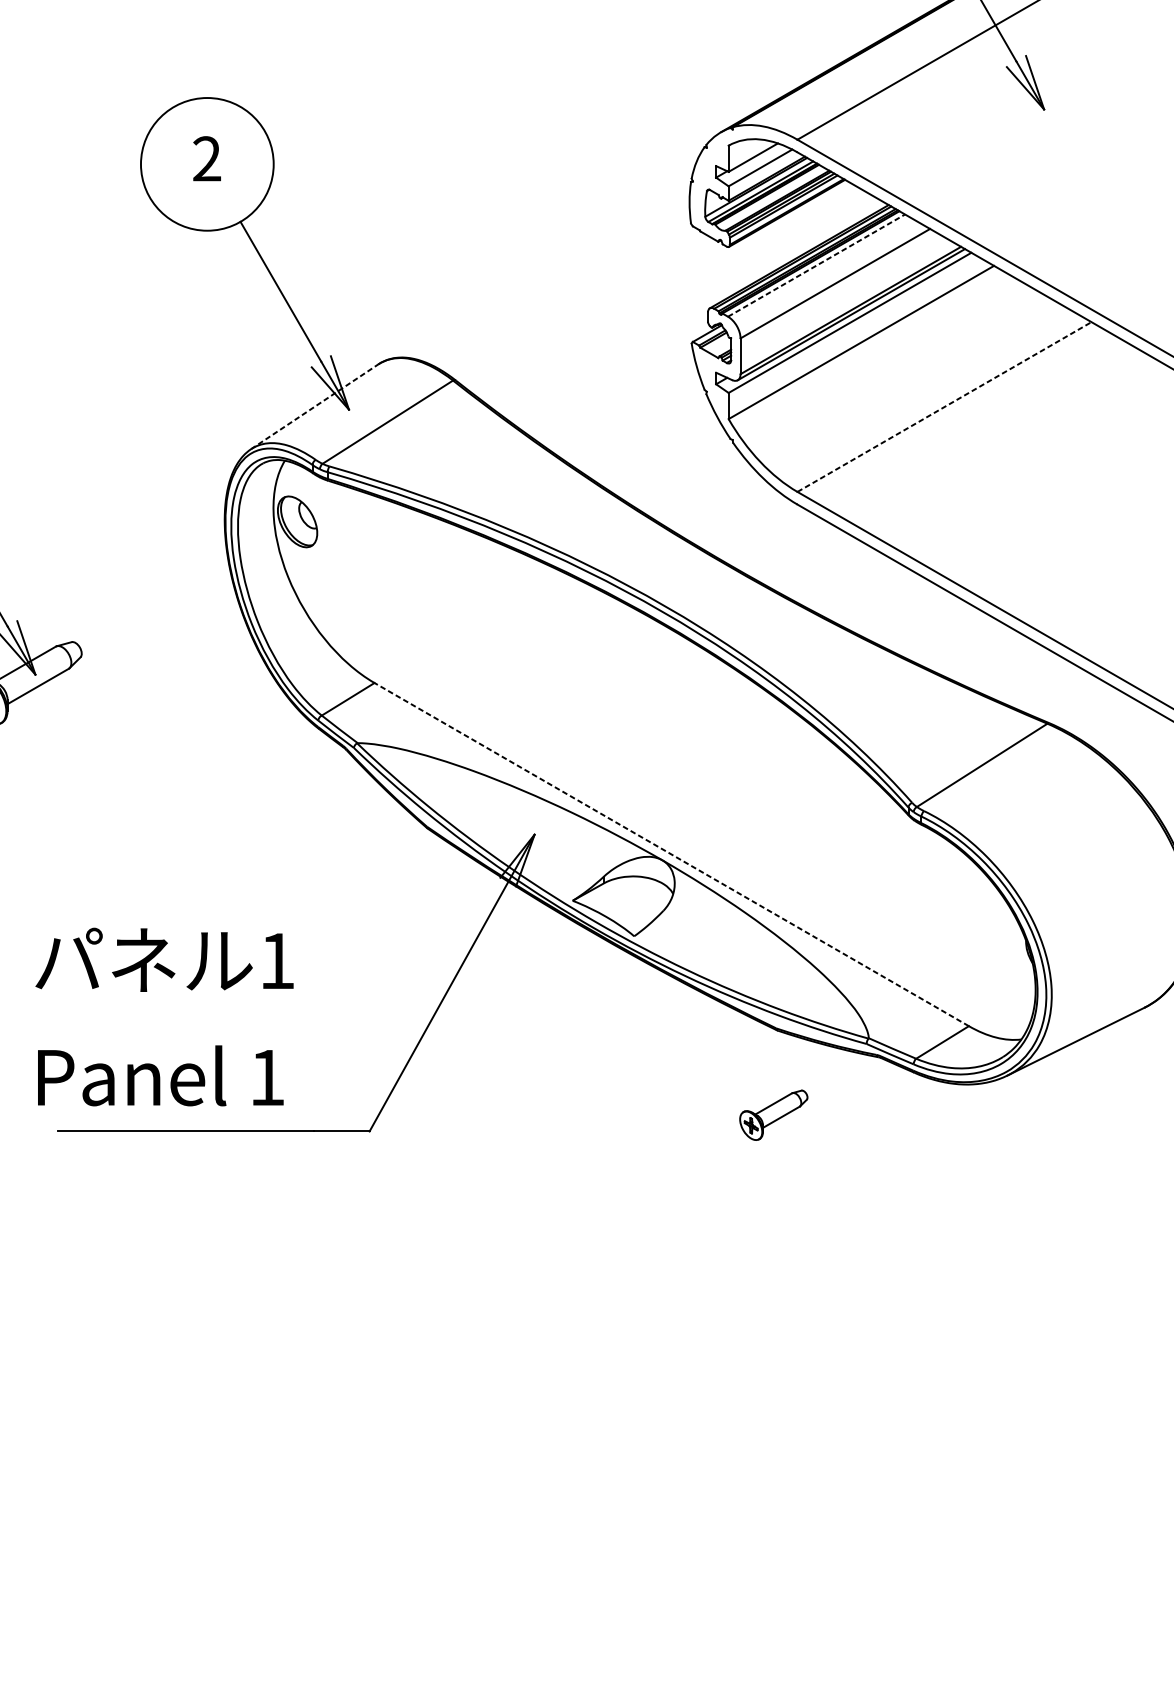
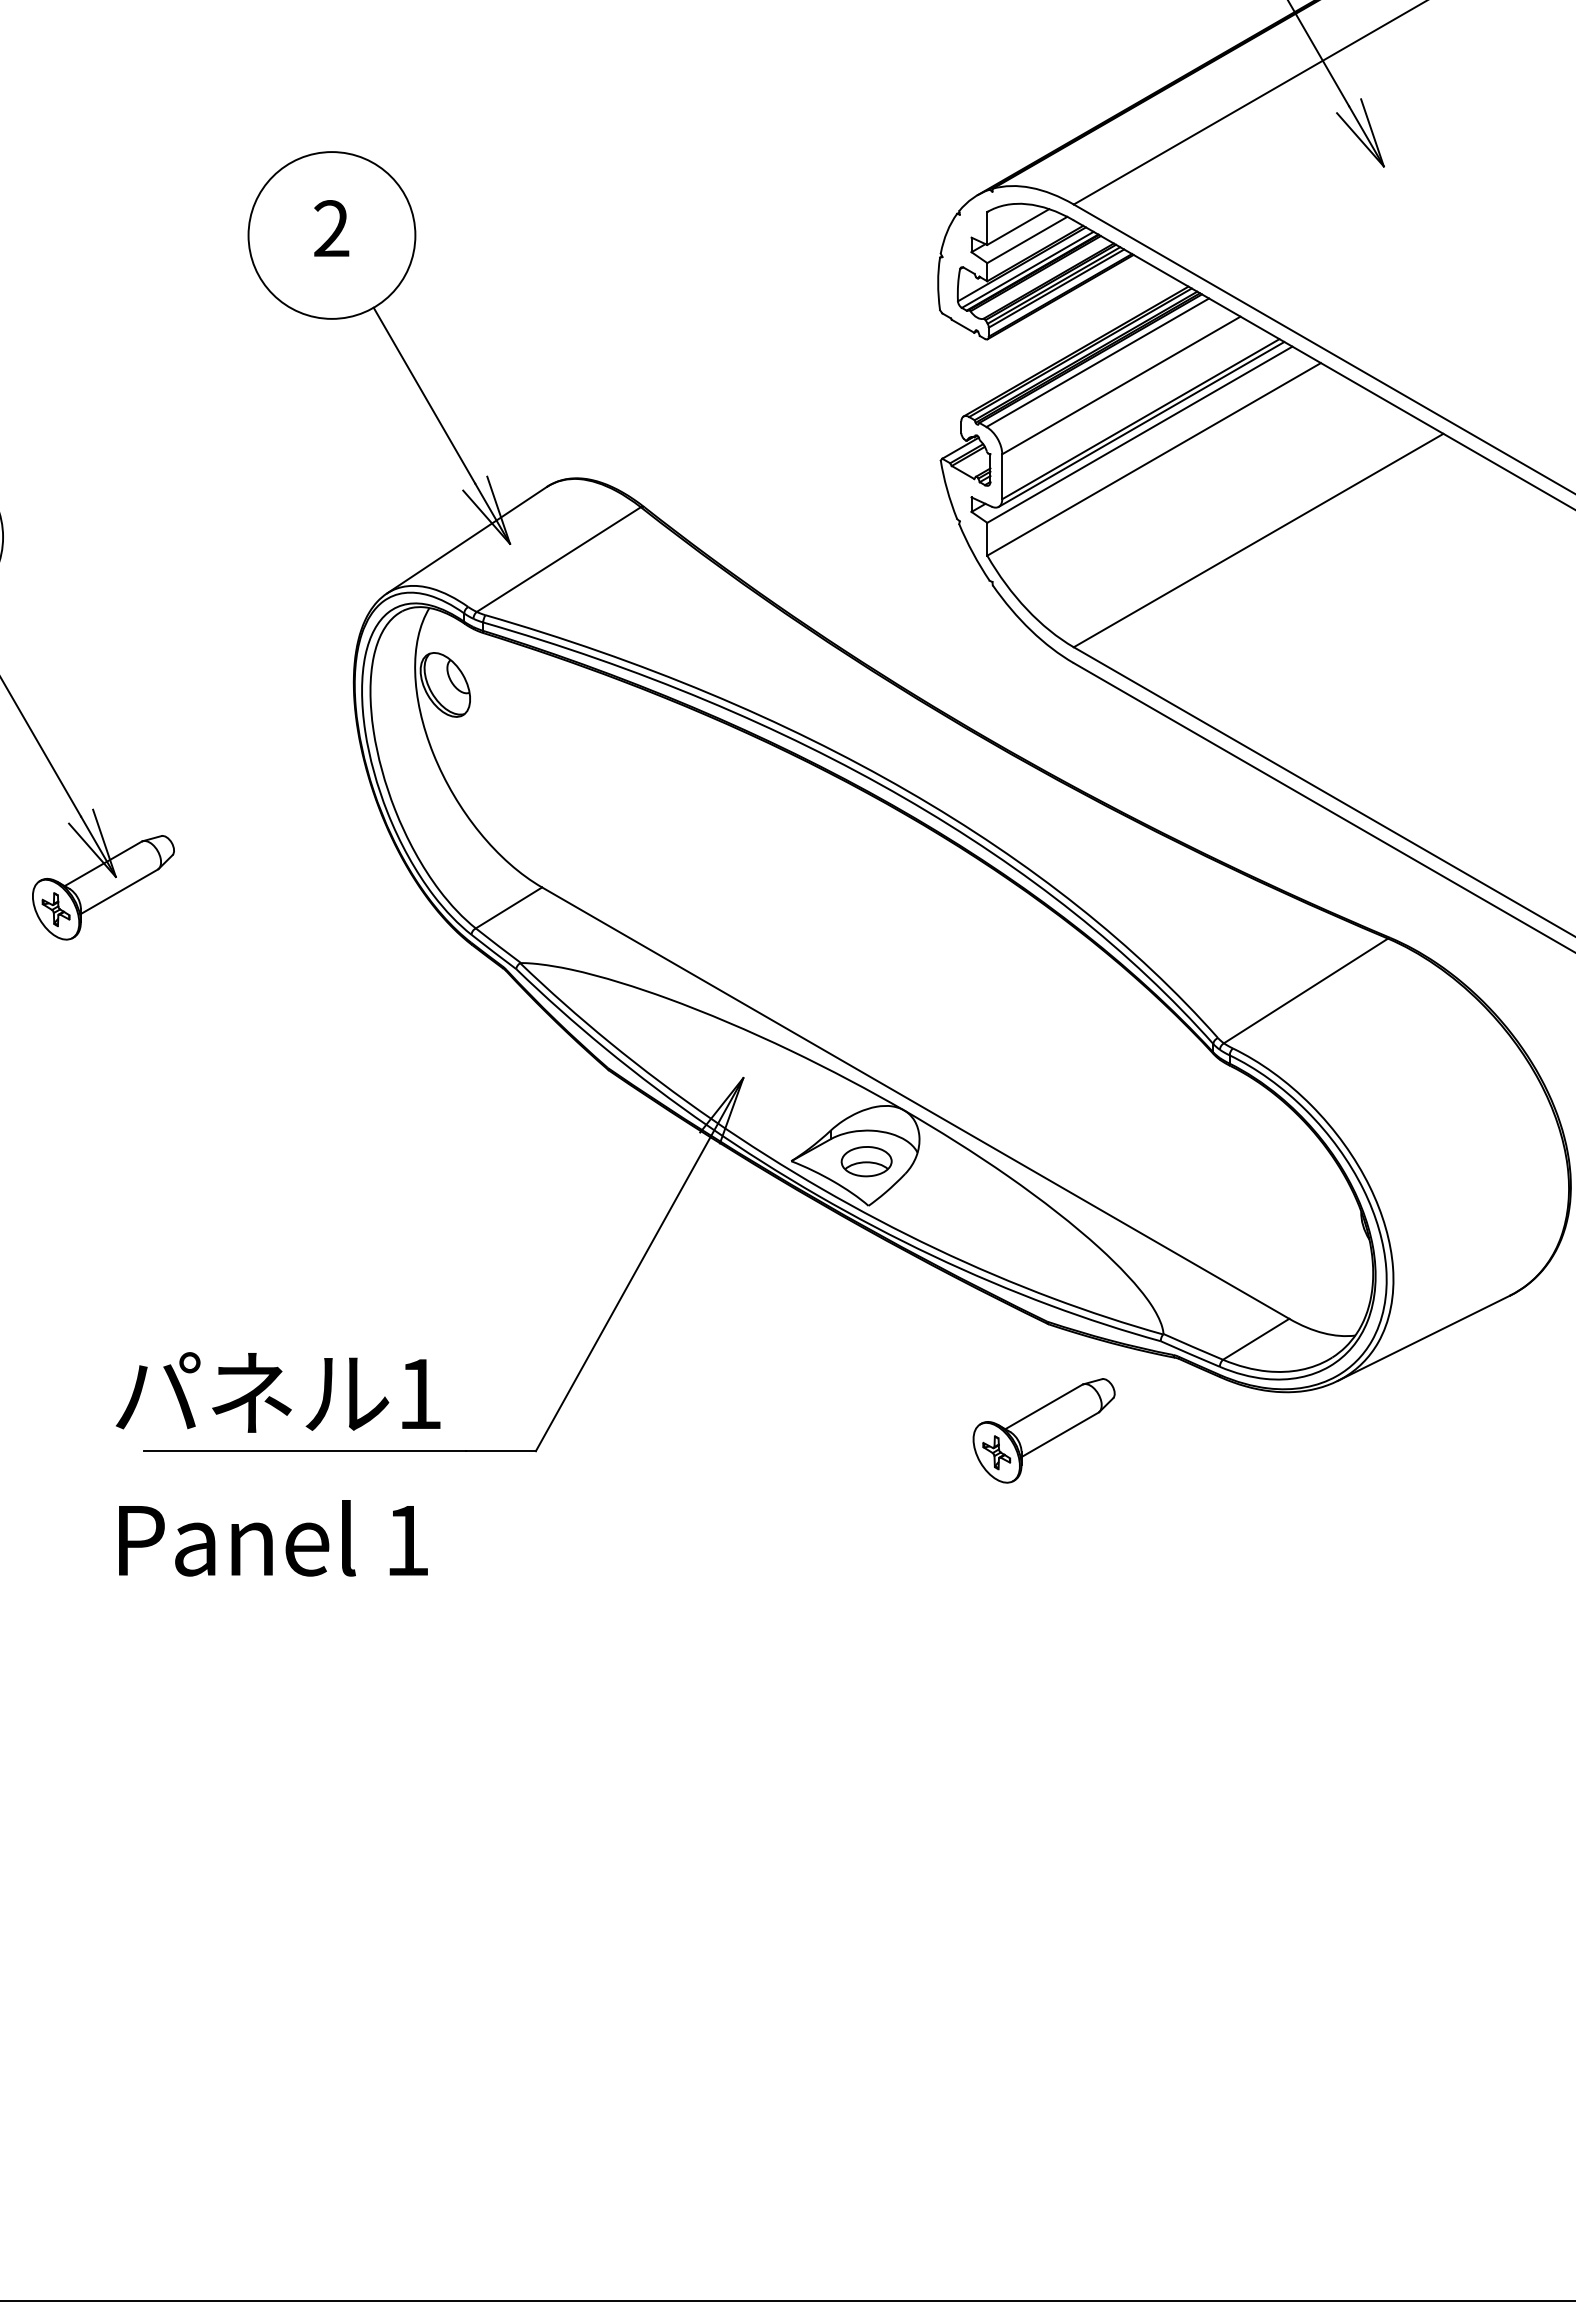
line: (816, 265) -> (1097, 362), dashed -> solid
line: (315, 407) -> (467, 540), dashed -> solid
line: (945, 407) -> (1259, 540), dashed -> solid
line: (671, 854) -> (915, 1102), dashed -> solid
part: (632, 901) -> (866, 1161), added
text: (164, 1017) -> (278, 1464), moved
part: (773, 1115) -> (1043, 1430), size x1.67

